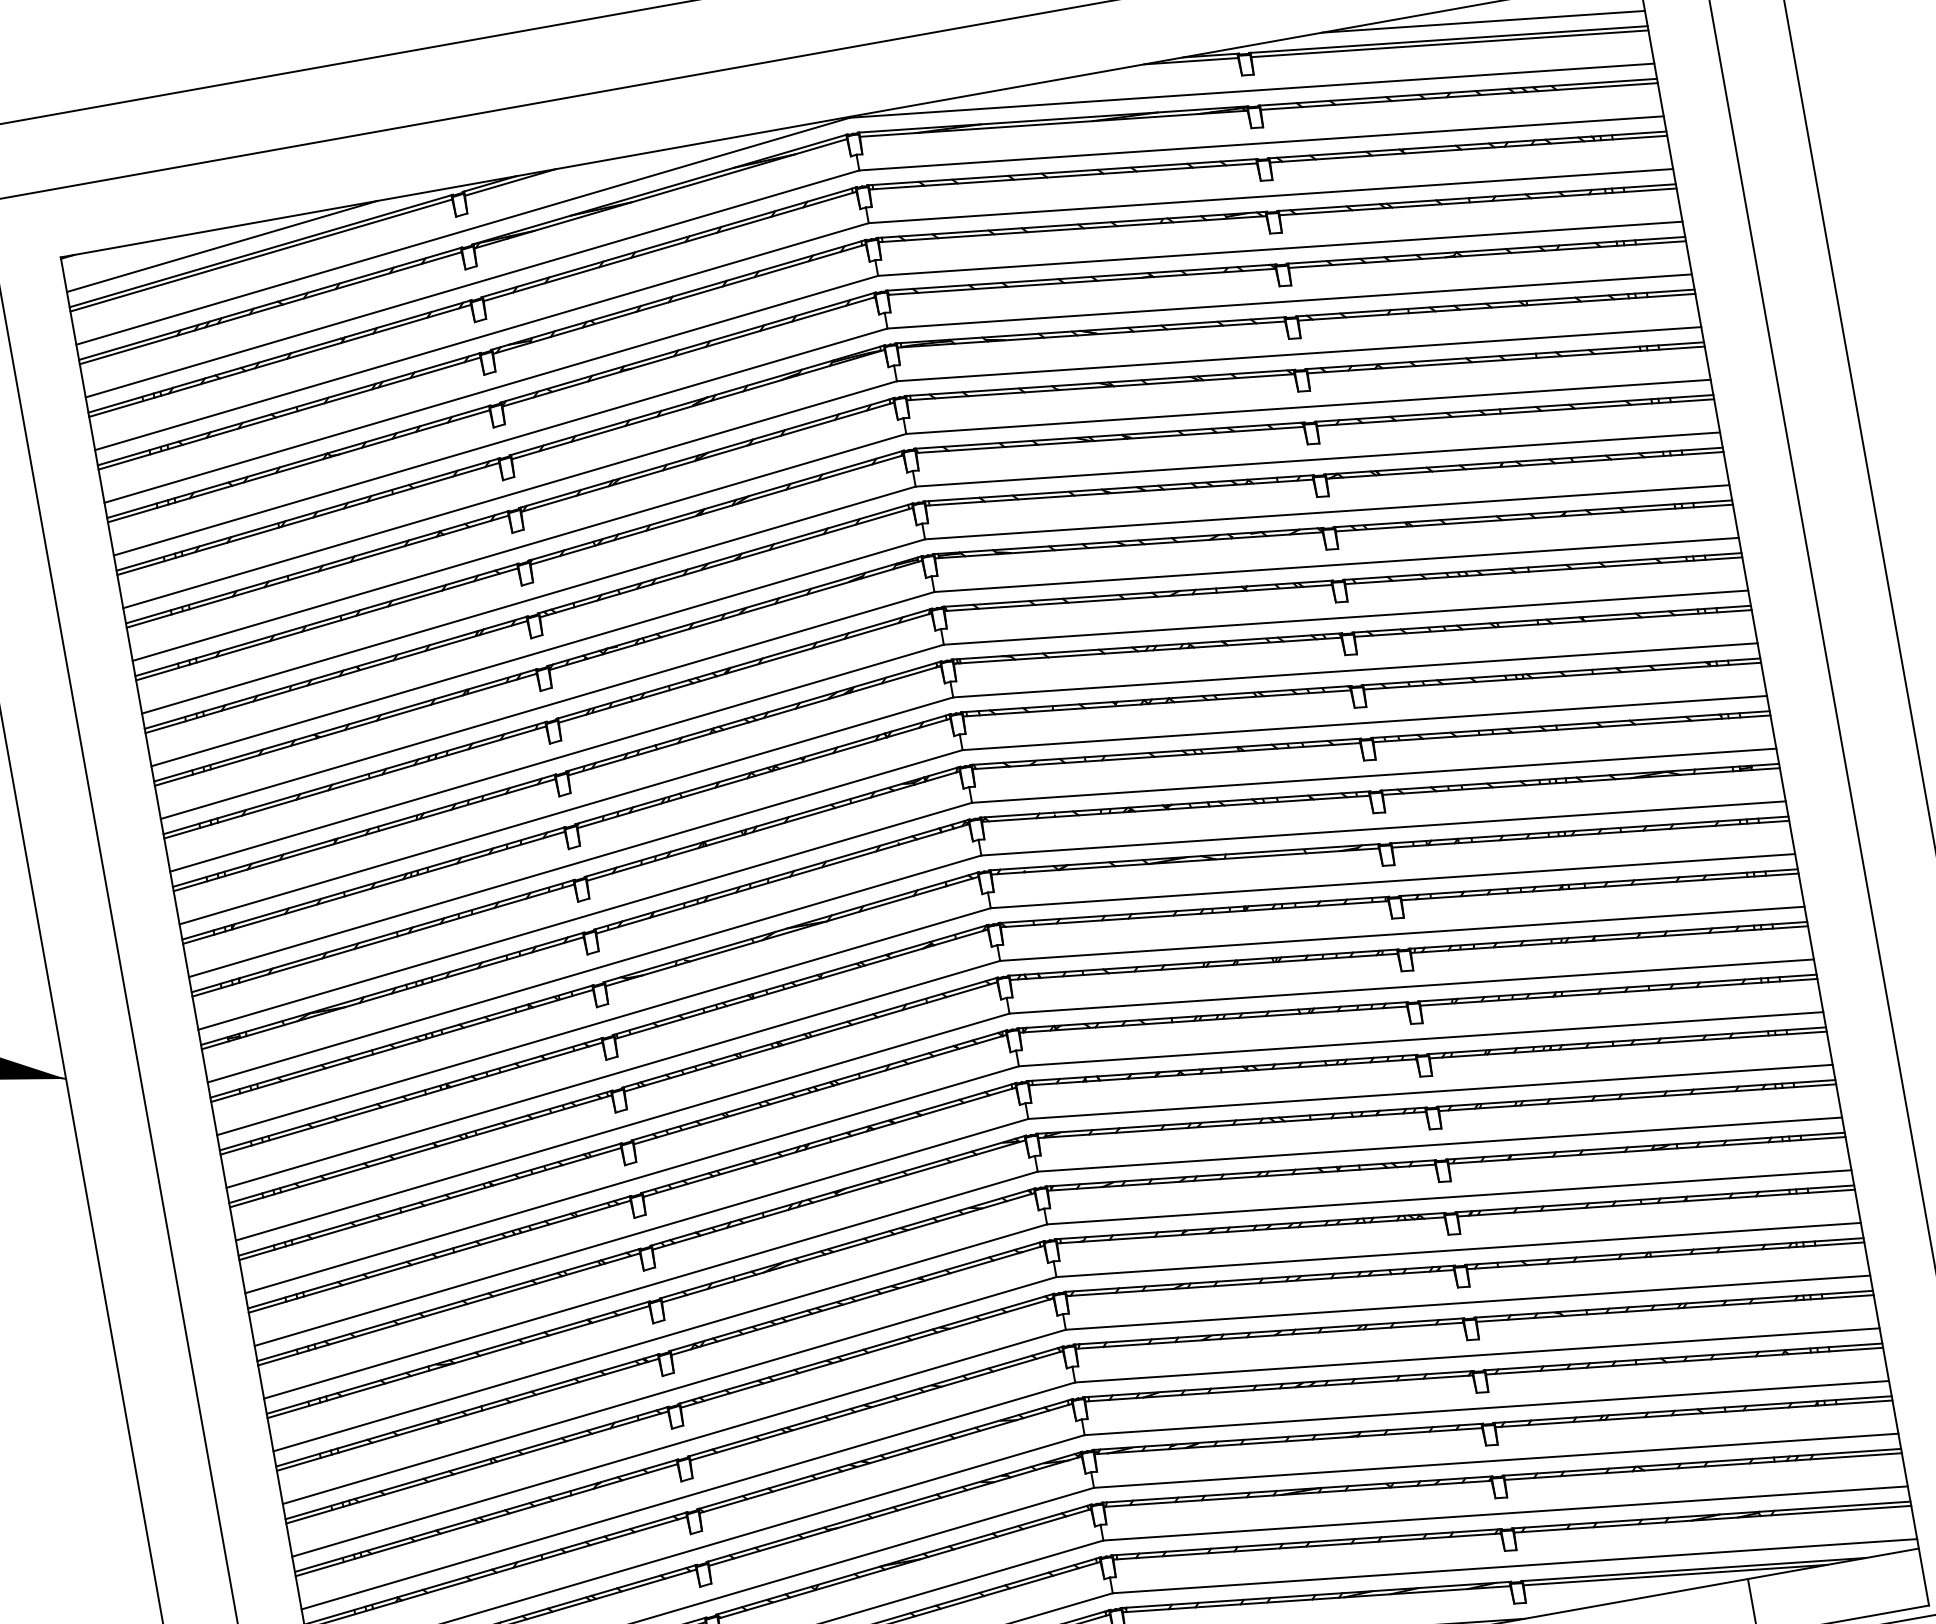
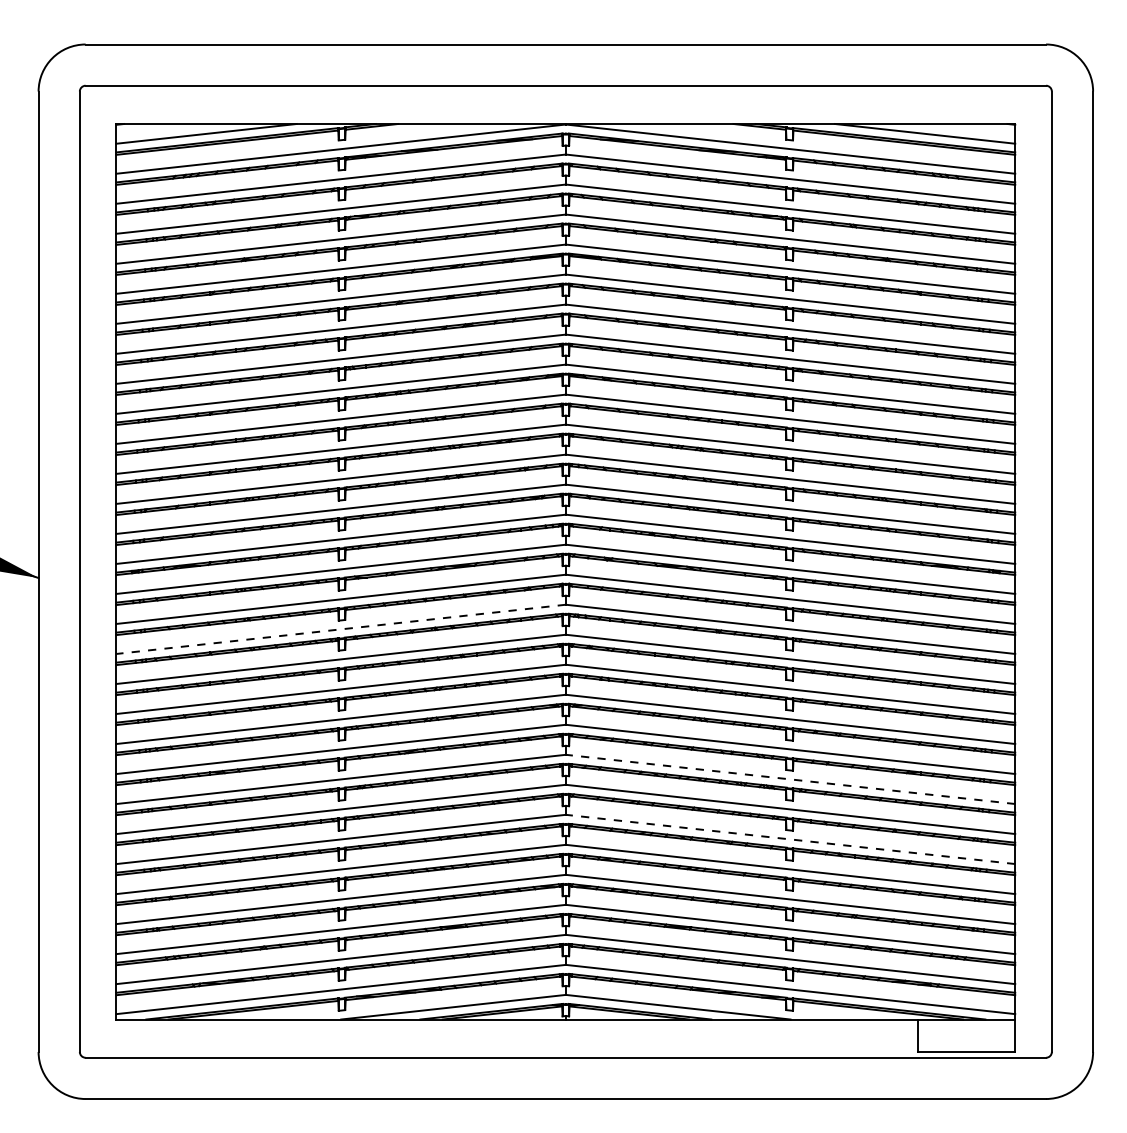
line: (612, 1074) -> (340, 629), solid -> dashed
line: (1449, 1197) -> (790, 779), solid -> dashed
line: (1467, 1302) -> (790, 839), solid -> dashed

